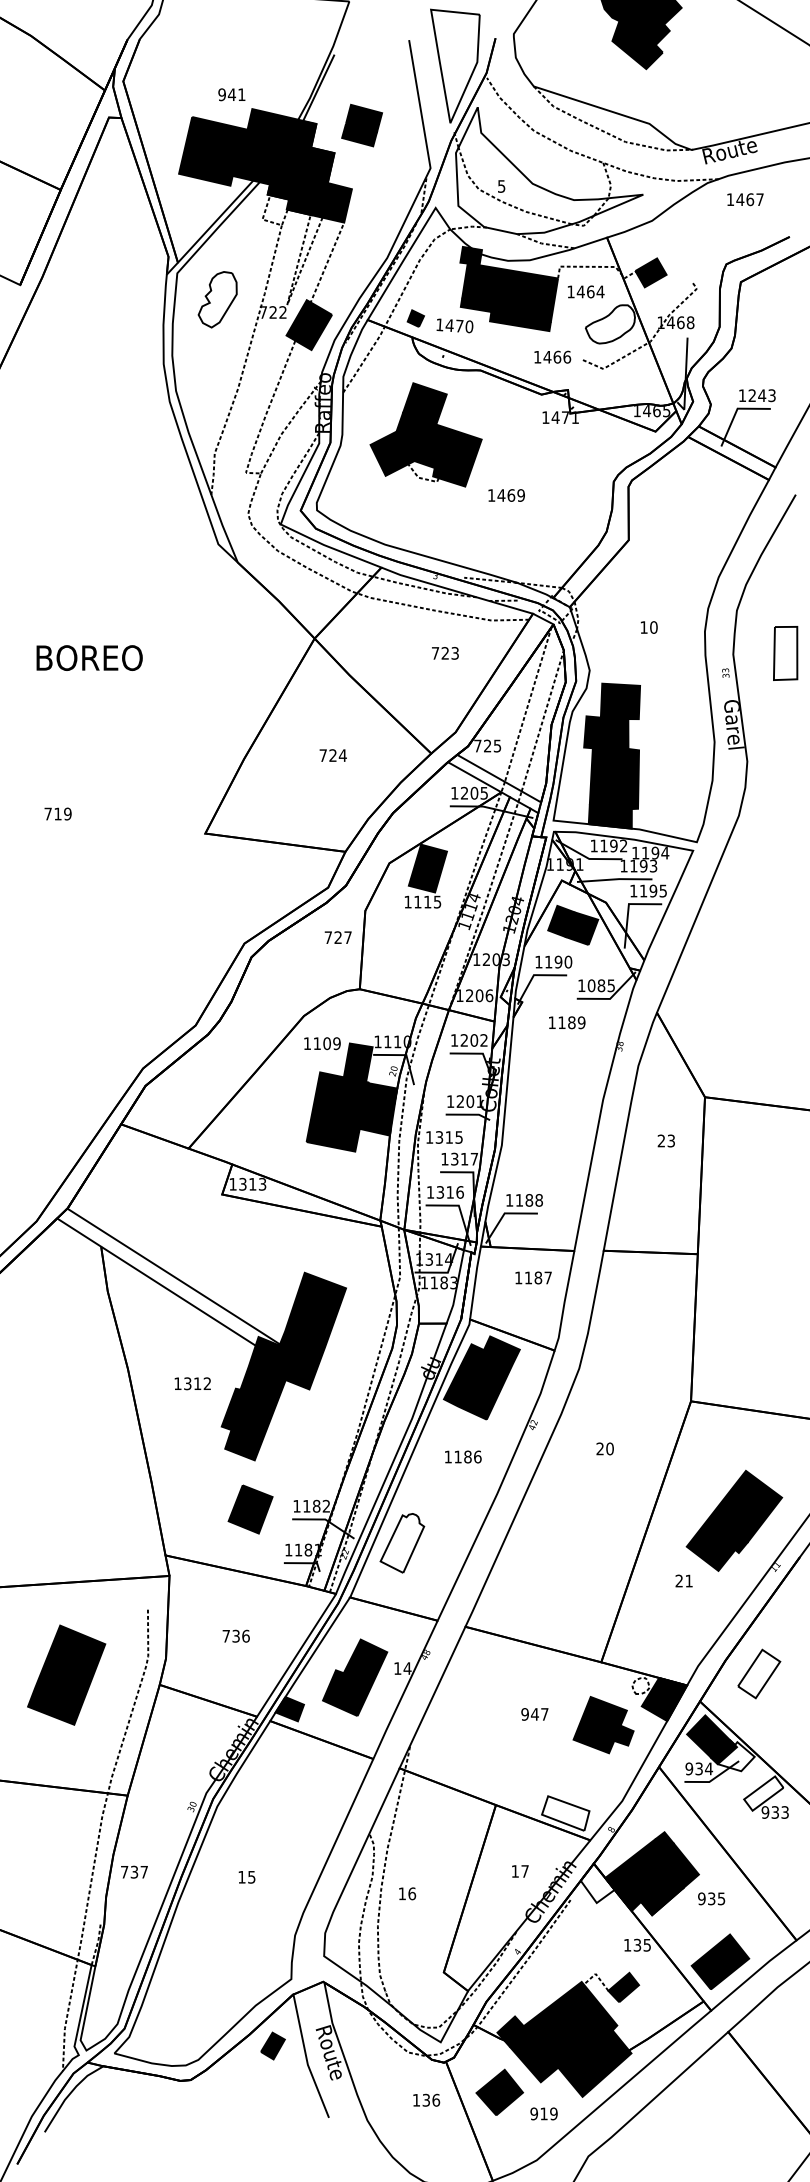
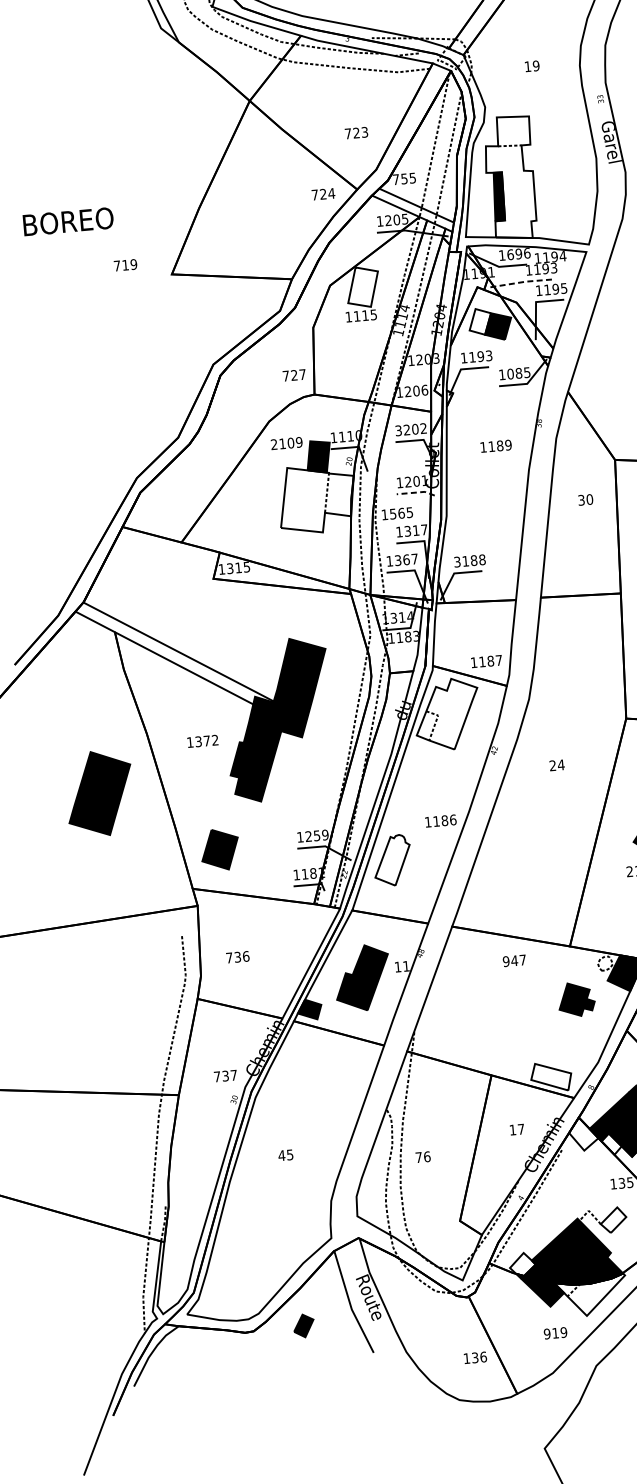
text: (653, 627) -> (535, 65), 10 -> 19
text: (445, 653) -> (356, 133), moved
text: (89, 657) -> (68, 221), moved
text: (487, 745) -> (404, 178), 725 -> 755
text: (332, 755) -> (322, 194), moved
fill: (612, 755) -> (510, 177), removed
text: (57, 813) -> (125, 264), moved
text: (613, 845) -> (518, 253), 1192 -> 1696
fill: (427, 868) -> (362, 287), removed
line: (615, 879) -> (522, 282), solid -> dashed
fill: (561, 921) -> (480, 321), removed
text: (337, 937) -> (293, 375), moved
text: (568, 961) -> (489, 355), 1190 -> 1193
text: (567, 1022) -> (496, 446), moved
text: (454, 1040) -> (398, 430), 1202 -> 3202
text: (306, 1043) -> (273, 444), 1109 -> 2109
fill: (351, 1111) -> (316, 498), removed
line: (469, 1114) -> (416, 492), solid -> dashed
text: (444, 1137) -> (397, 513), 1315 -> 1565
text: (666, 1140) -> (585, 499), 23 -> 30
text: (262, 1183) -> (246, 566), 1313 -> 1315
text: (454, 1192) -> (410, 559), 1316 -> 1367
text: (509, 1200) -> (457, 562), 1188 -> 3188
text: (533, 1277) -> (486, 661), moved
fill: (481, 1377) -> (446, 714), removed
text: (197, 1383) -> (206, 740), 1312 -> 1372
text: (610, 1448) -> (561, 764), 20 -> 24
text: (463, 1456) -> (441, 820), moved
text: (316, 1505) -> (316, 835), 1182 -> 1259
part: (250, 1509) -> (219, 849), moved
text: (235, 1635) -> (237, 956), moved
text: (407, 1668) -> (406, 966), 14 -> 11
part: (66, 1674) -> (99, 793), moved
text: (534, 1714) -> (514, 960), moved
part: (603, 1725) -> (576, 999), size x0.7
text: (134, 1871) -> (225, 1075), moved
text: (241, 1877) -> (281, 1155), 15 -> 45
text: (401, 1893) -> (418, 1157), 16 -> 76
fill: (629, 1898) -> (611, 1144), removed
fill: (623, 1987) -> (613, 1220), removed
fill: (512, 2029) -> (522, 1264), removed
part: (272, 2045) -> (303, 1325), moved
fill: (589, 2073) -> (591, 1295), removed
part: (499, 2091) -> (516, 1317), removed
text: (426, 2099) -> (475, 1357), moved

